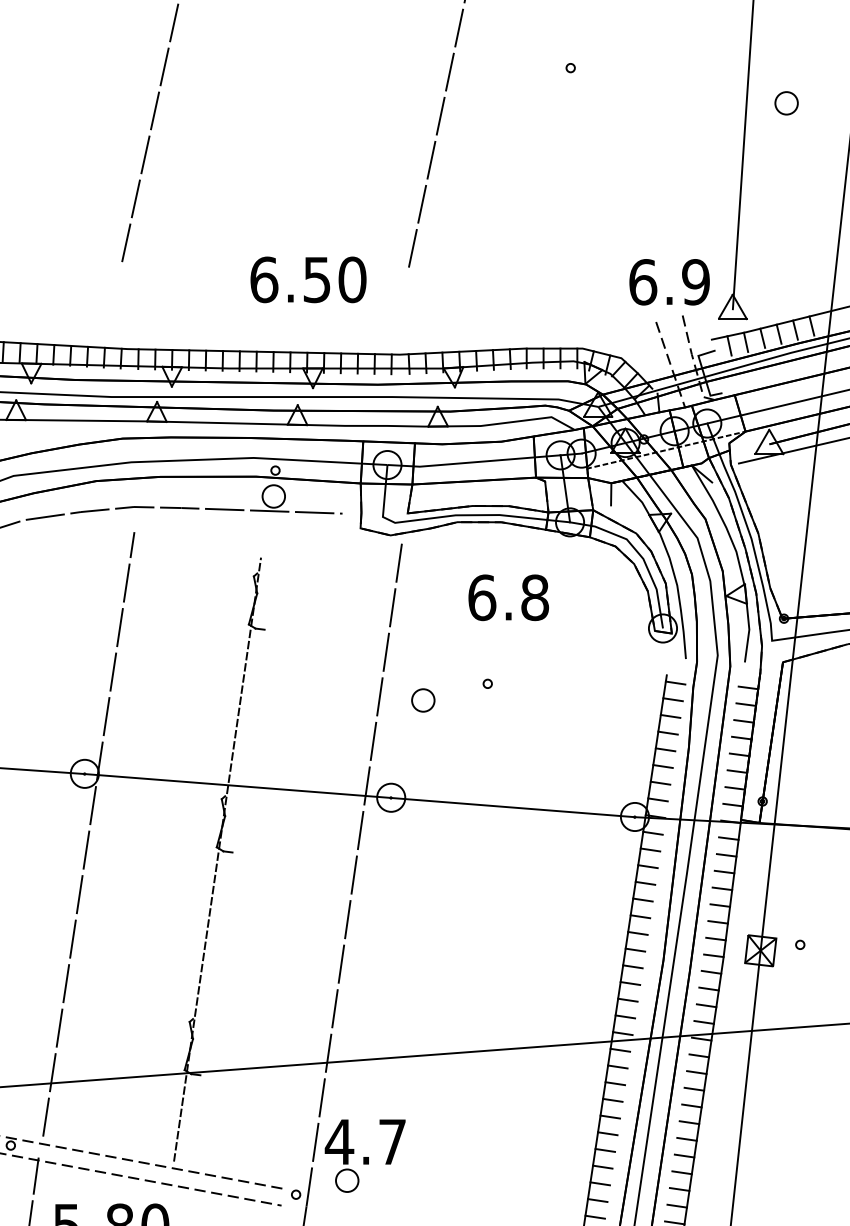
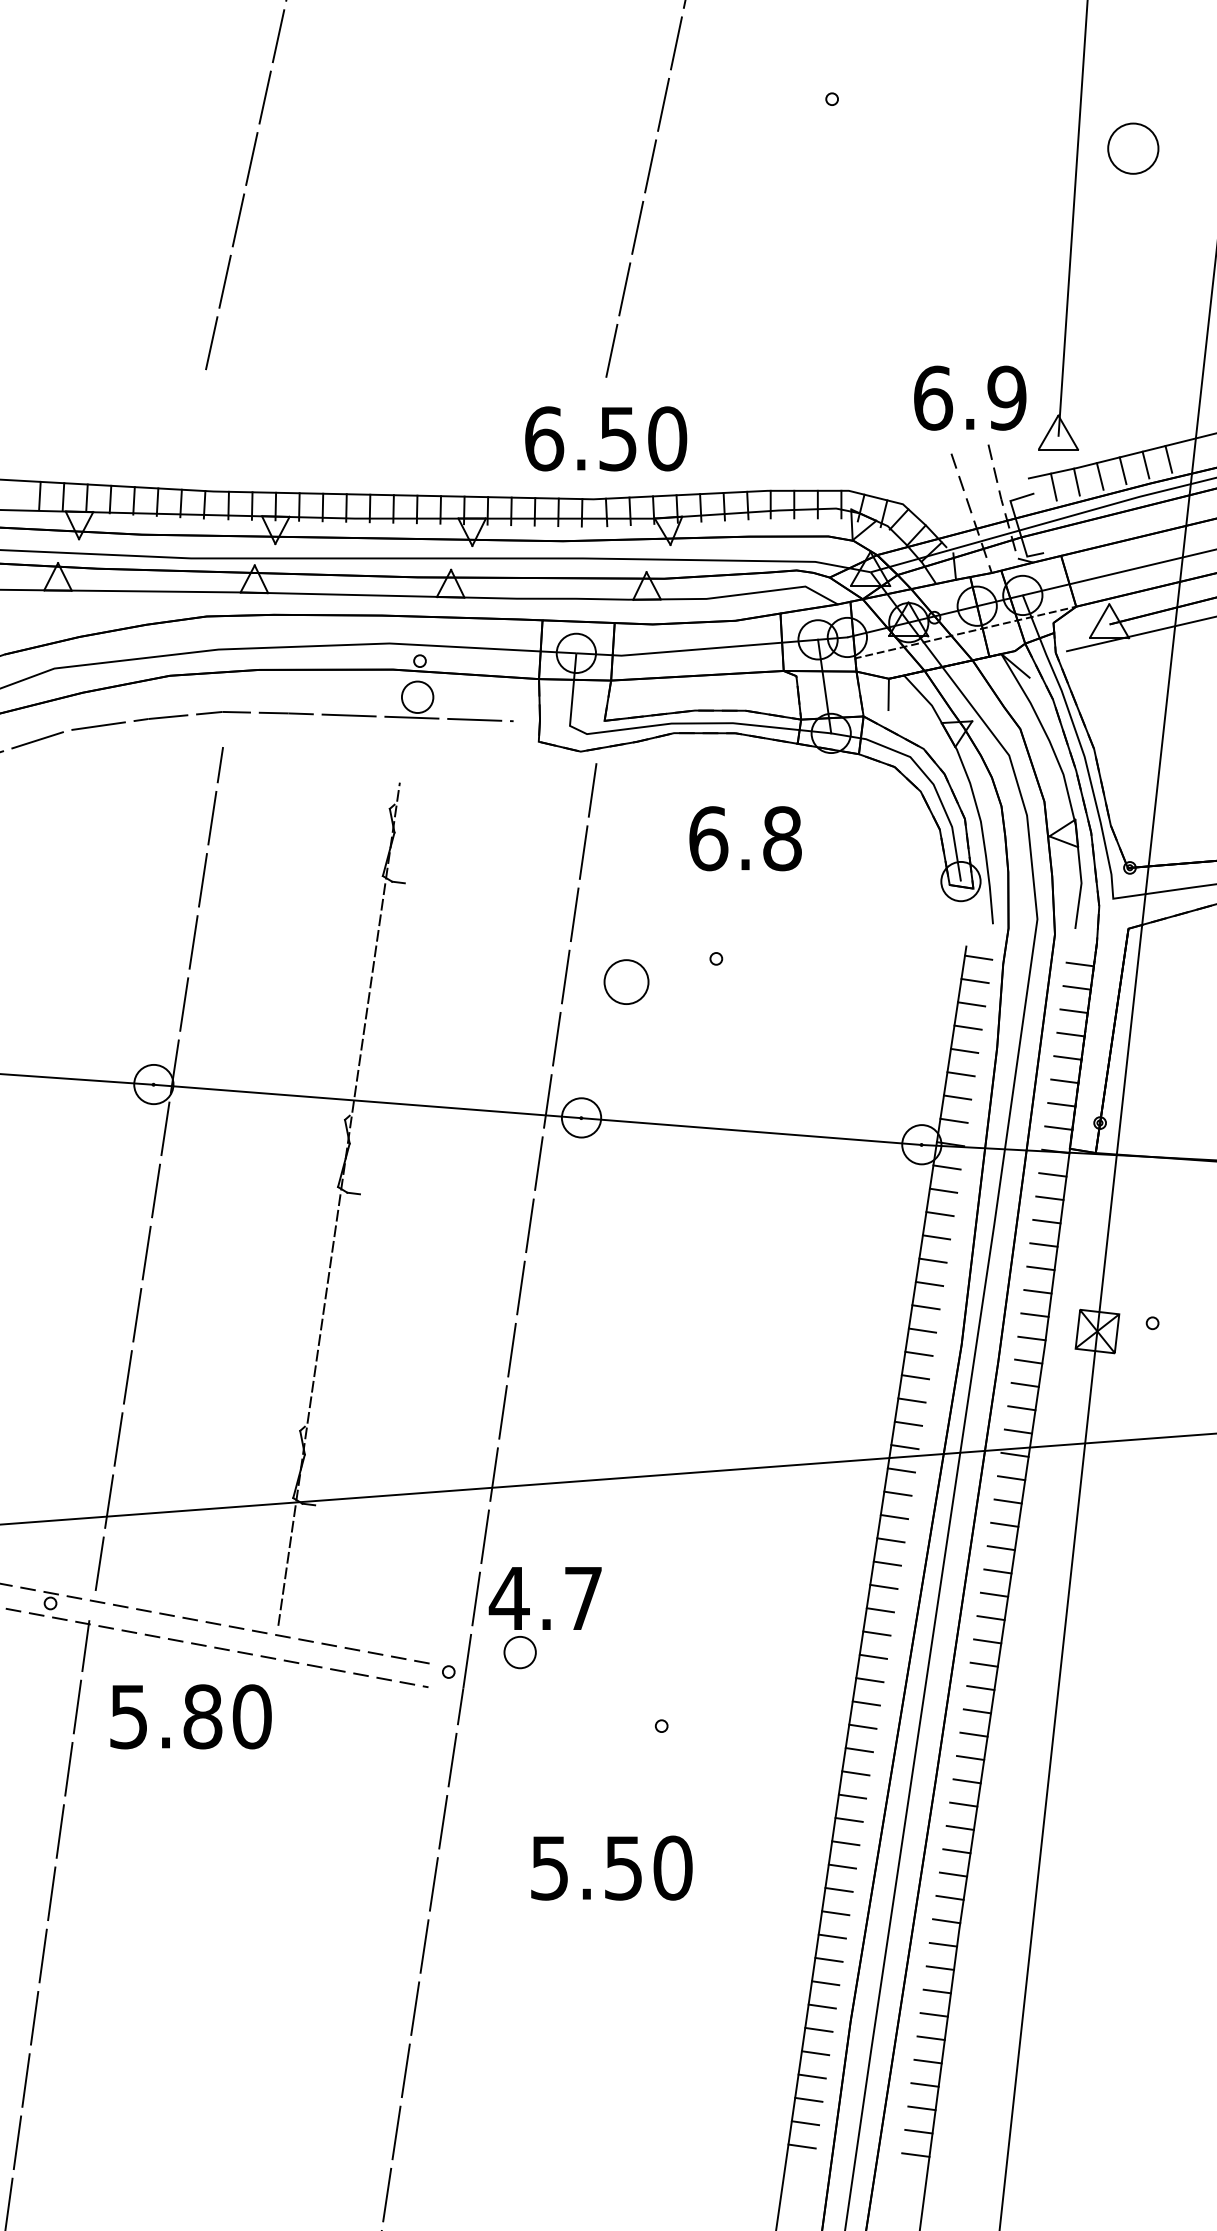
part: (786, 102) -> (1133, 147), size x1.6
text: (308, 279) -> (606, 438), moved
part: (422, 700) -> (625, 981), size x1.4

